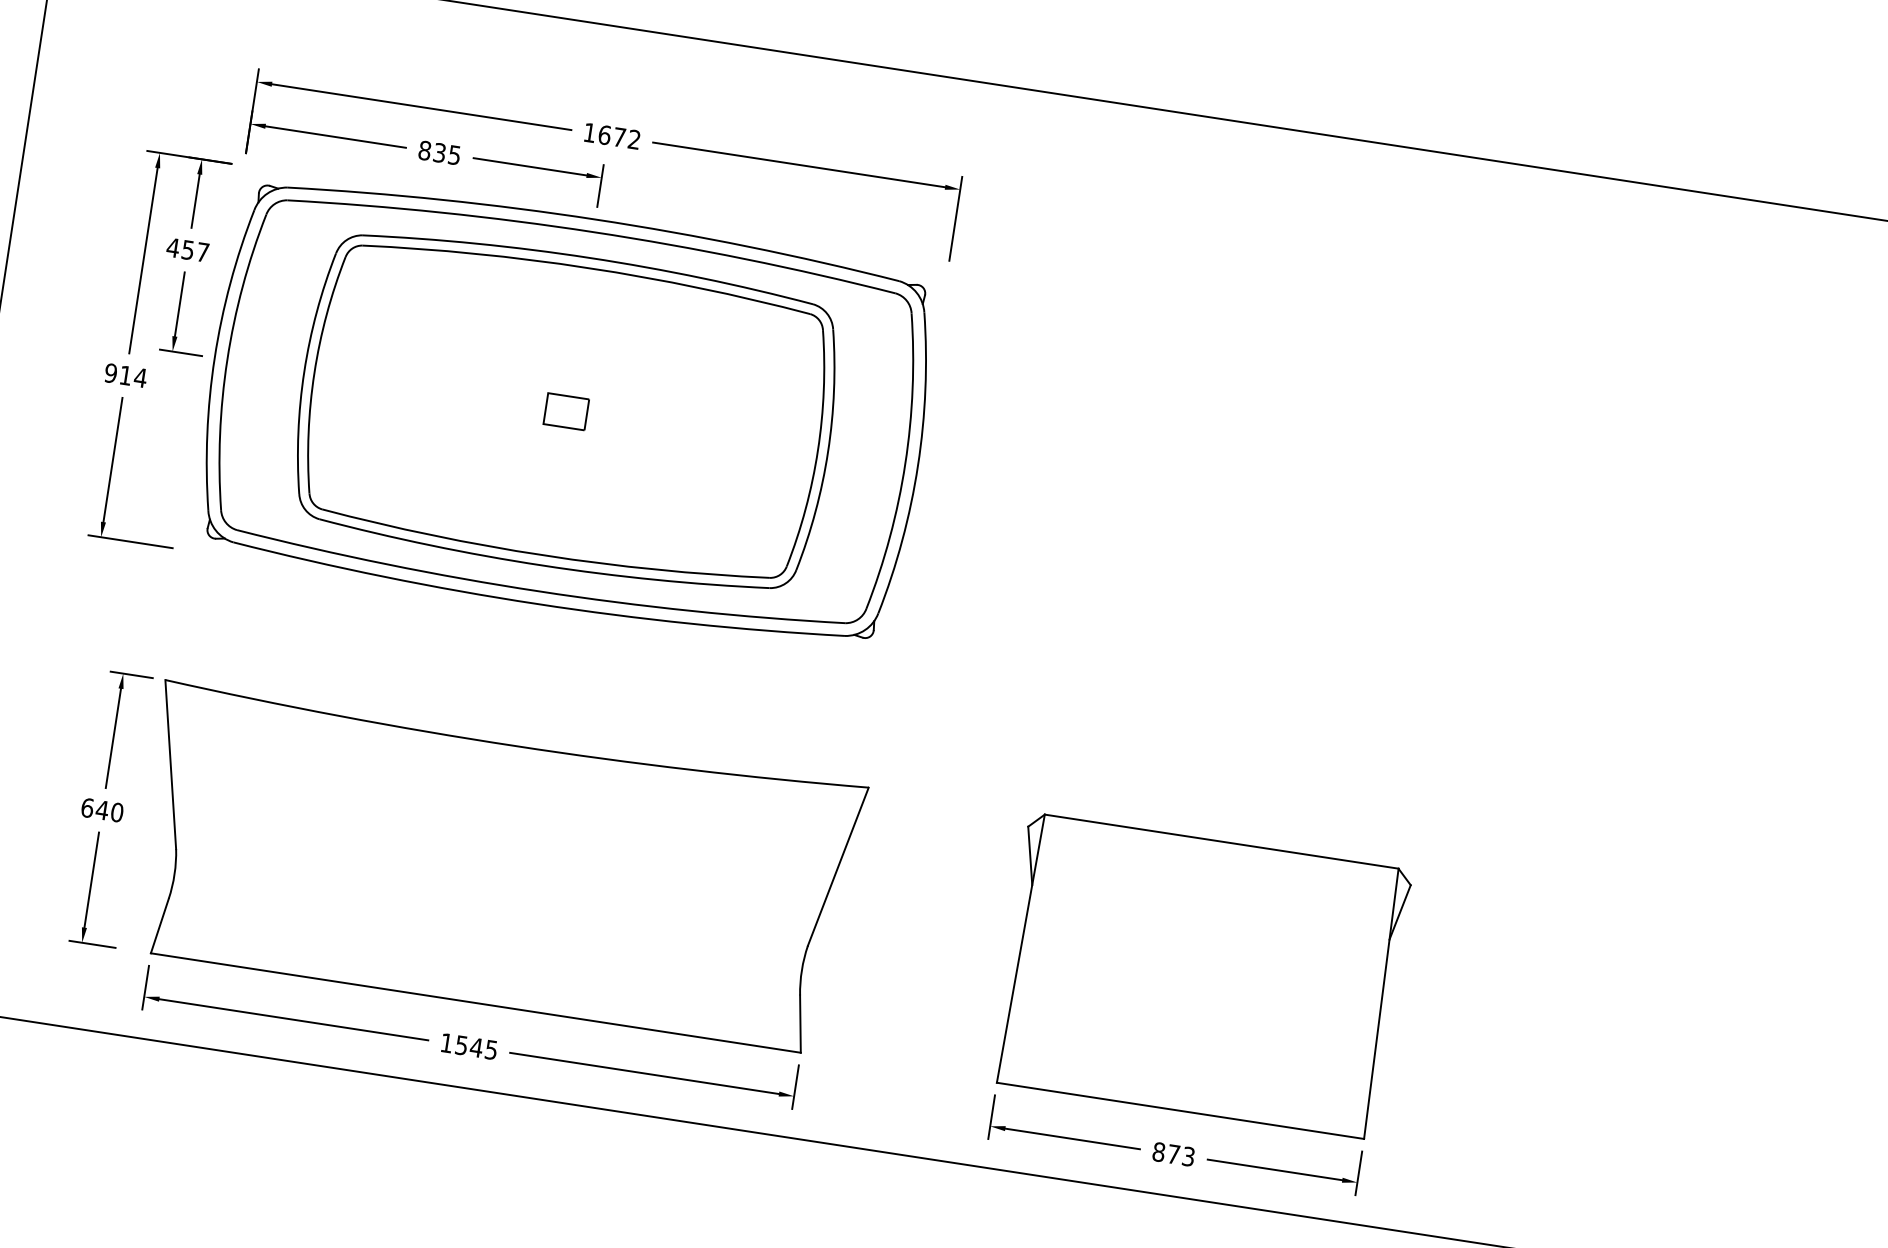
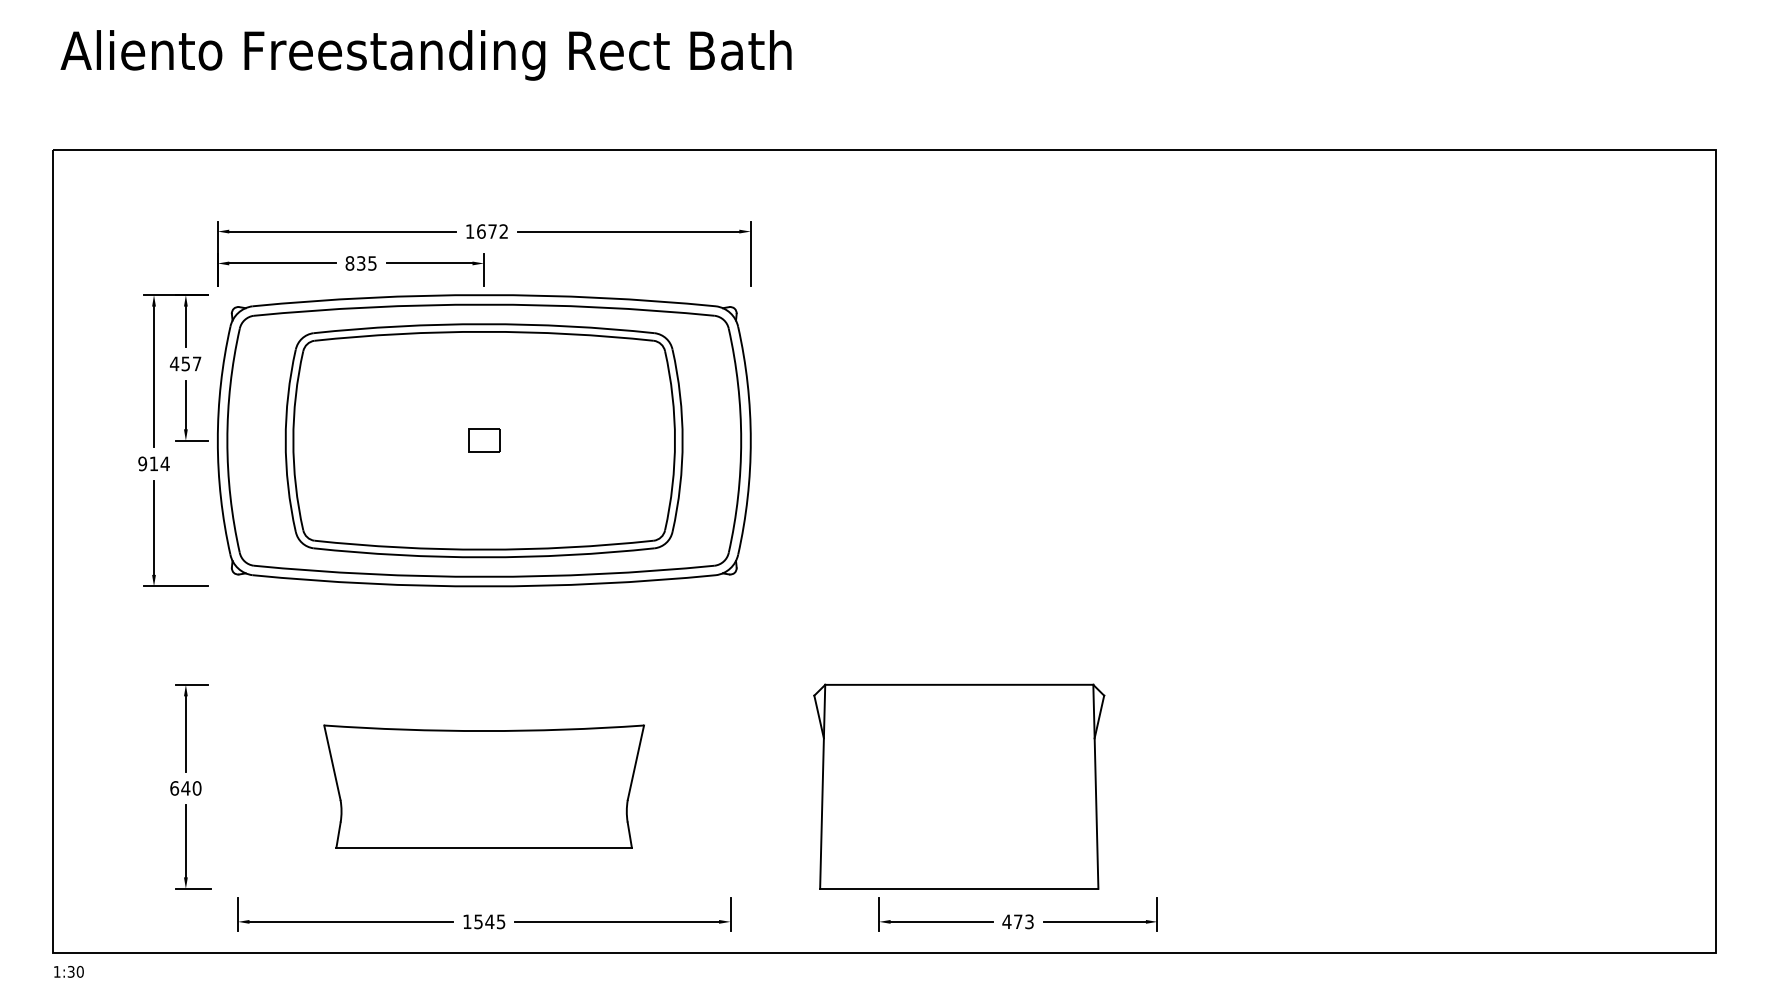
part: (495, 867) -> (483, 786), size x0.6
part: (1201, 975) -> (959, 786), moved
text: (1158, 1151) -> (1006, 921), 873 -> 473

